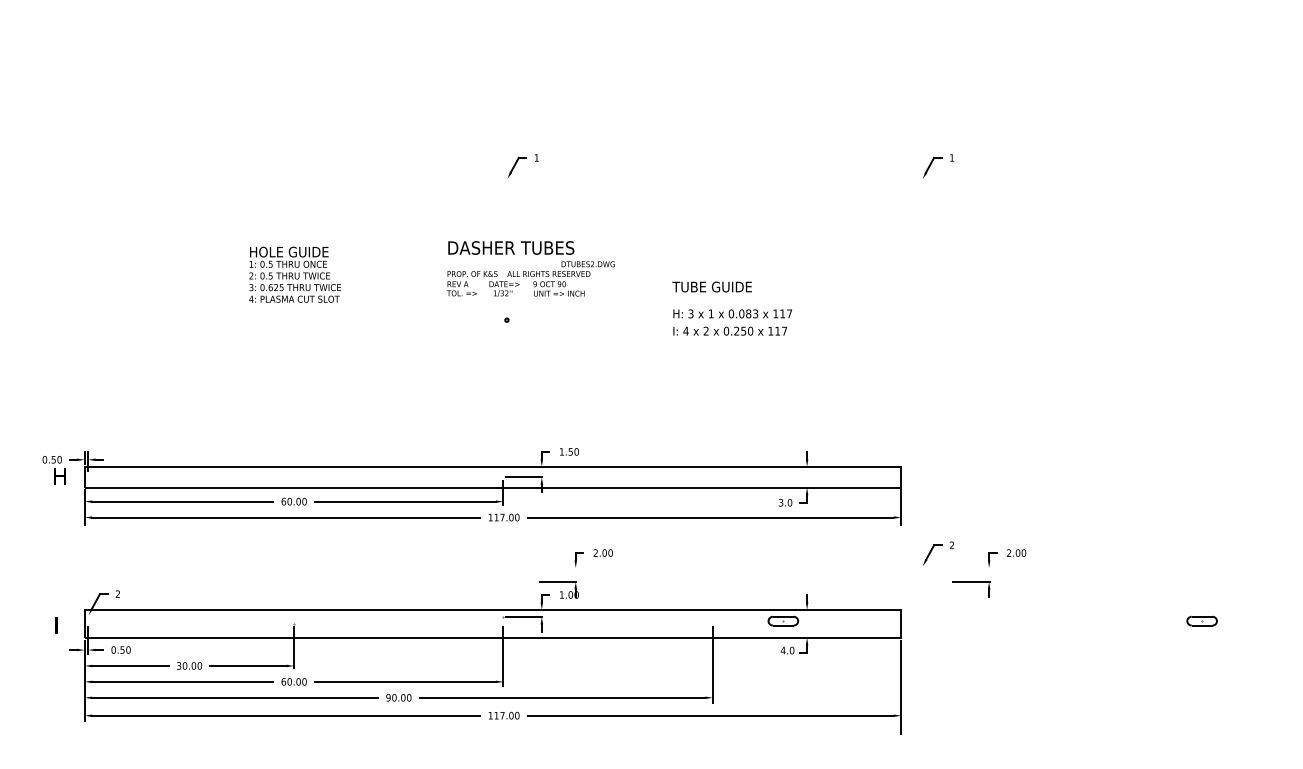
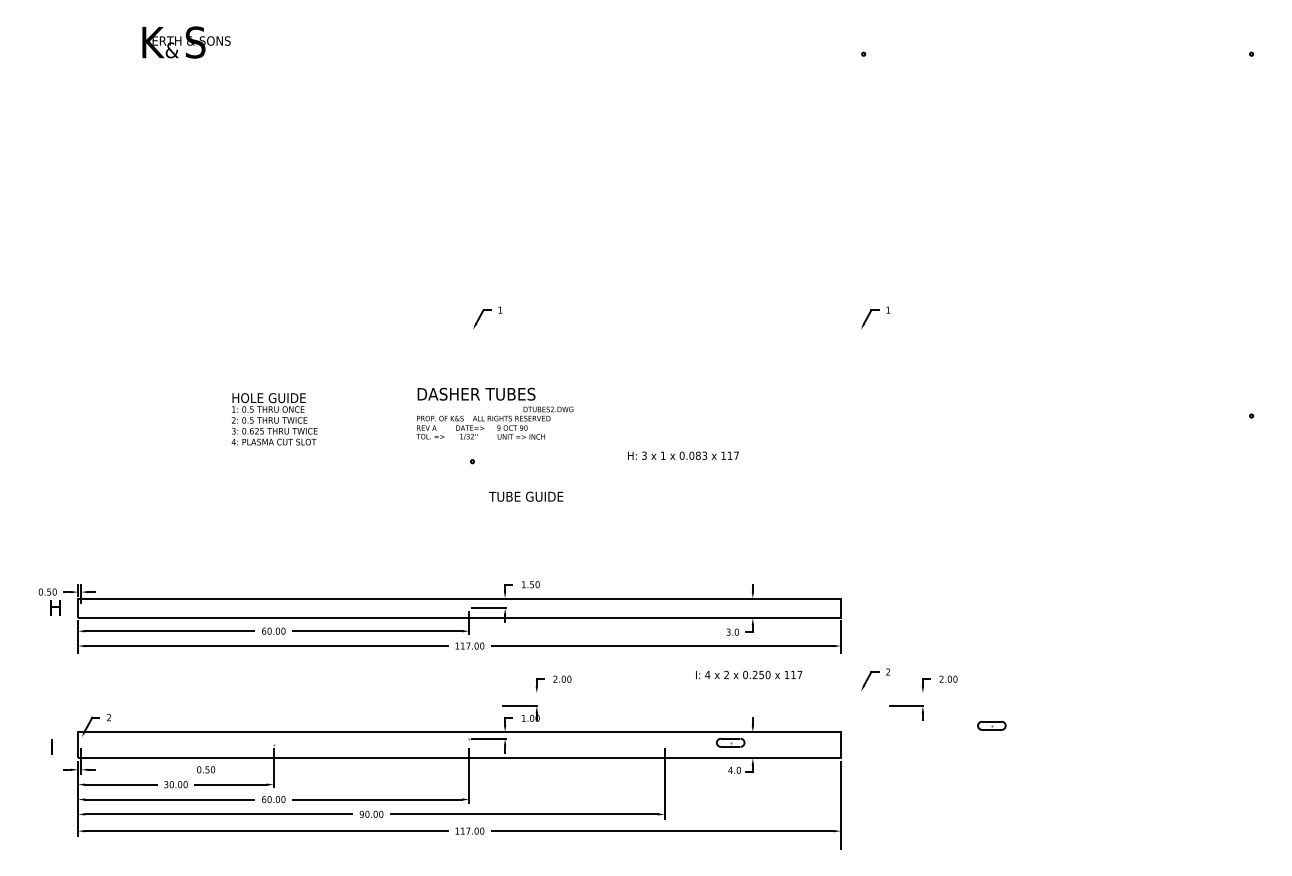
text: (712, 286) -> (526, 496), moved
text: (730, 330) -> (749, 674), moved
part: (1201, 620) -> (991, 725), moved
text: (121, 649) -> (206, 769), moved

